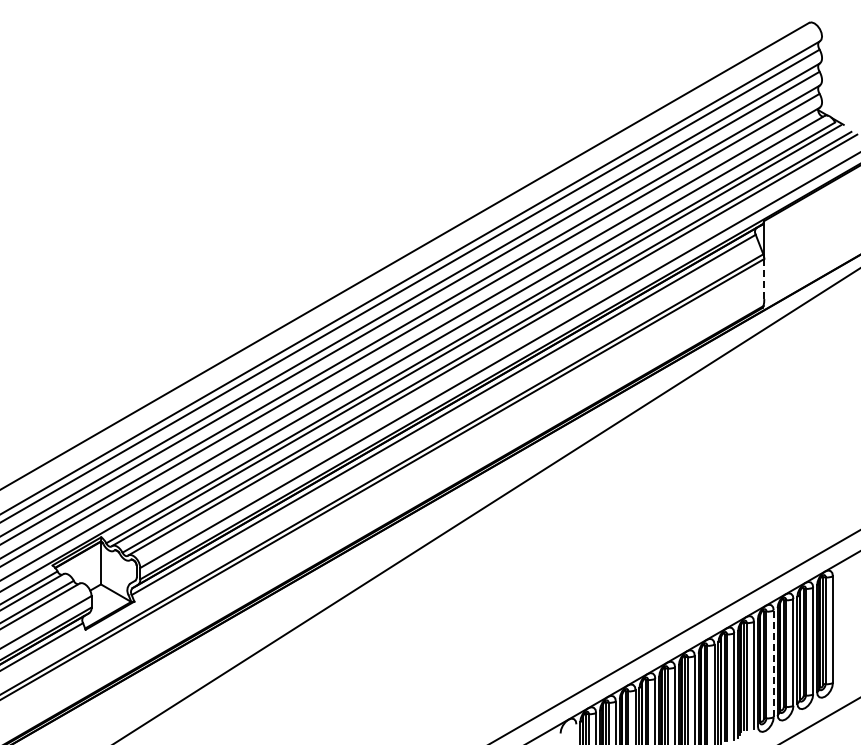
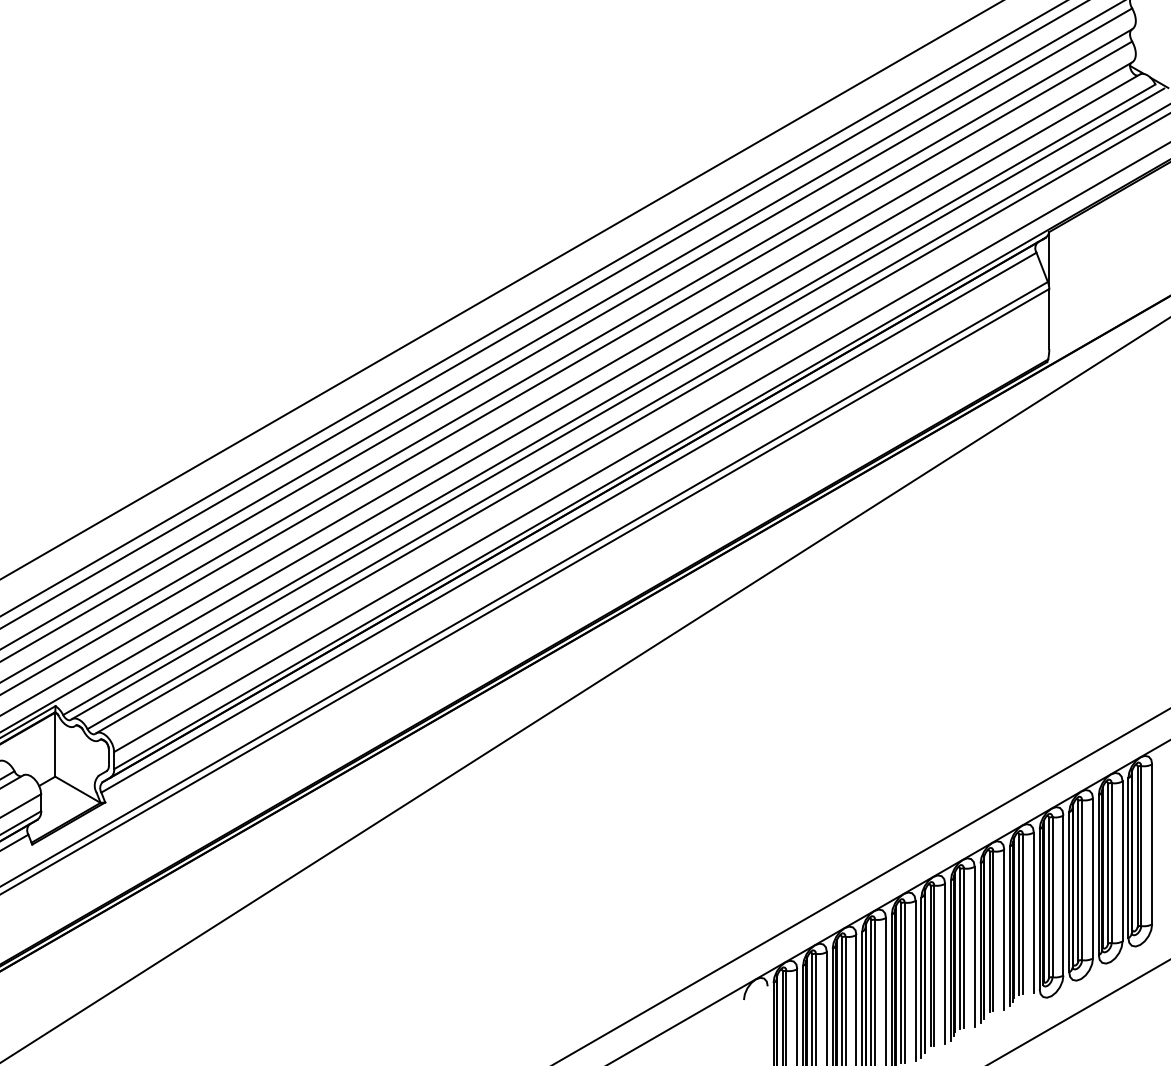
line: (764, 278) -> (1049, 318), dashed -> solid
line: (773, 663) -> (1063, 895), dashed -> solid

